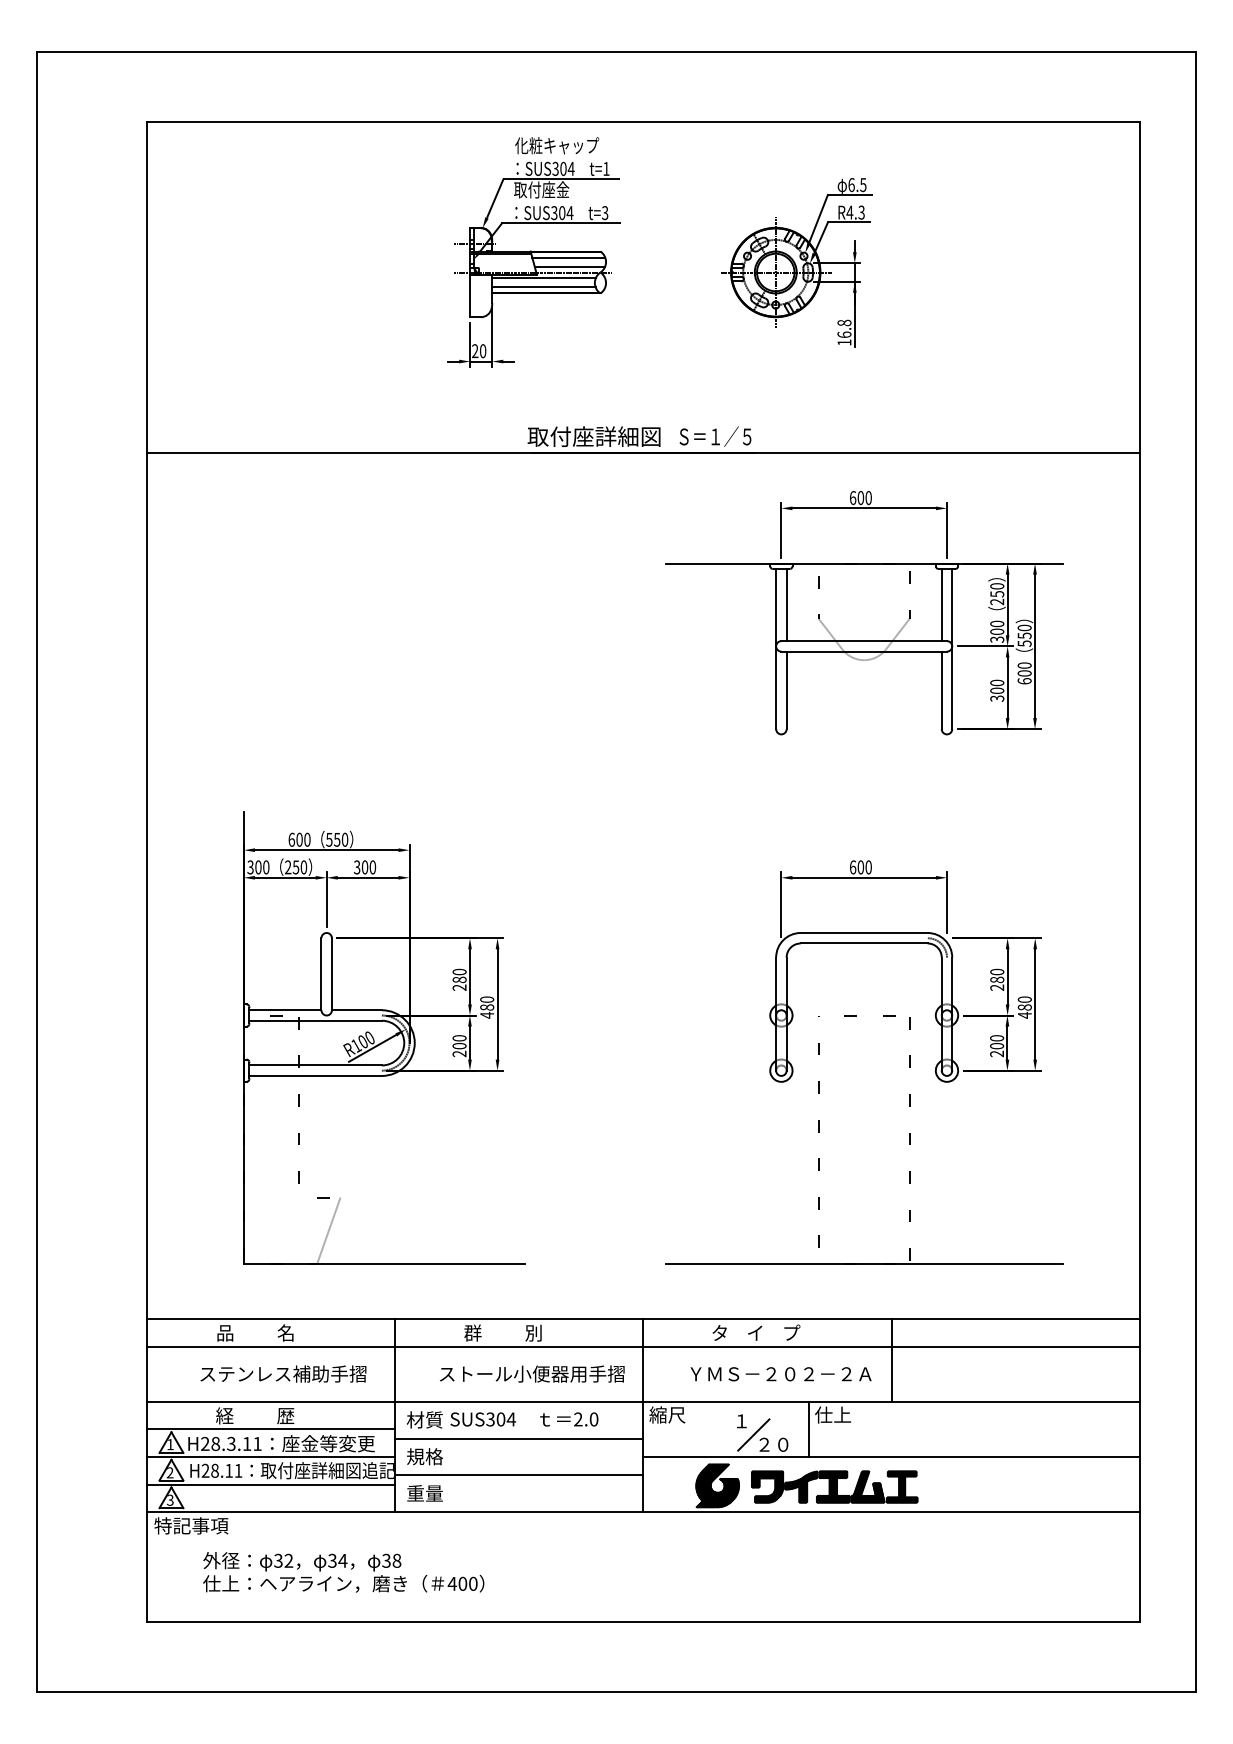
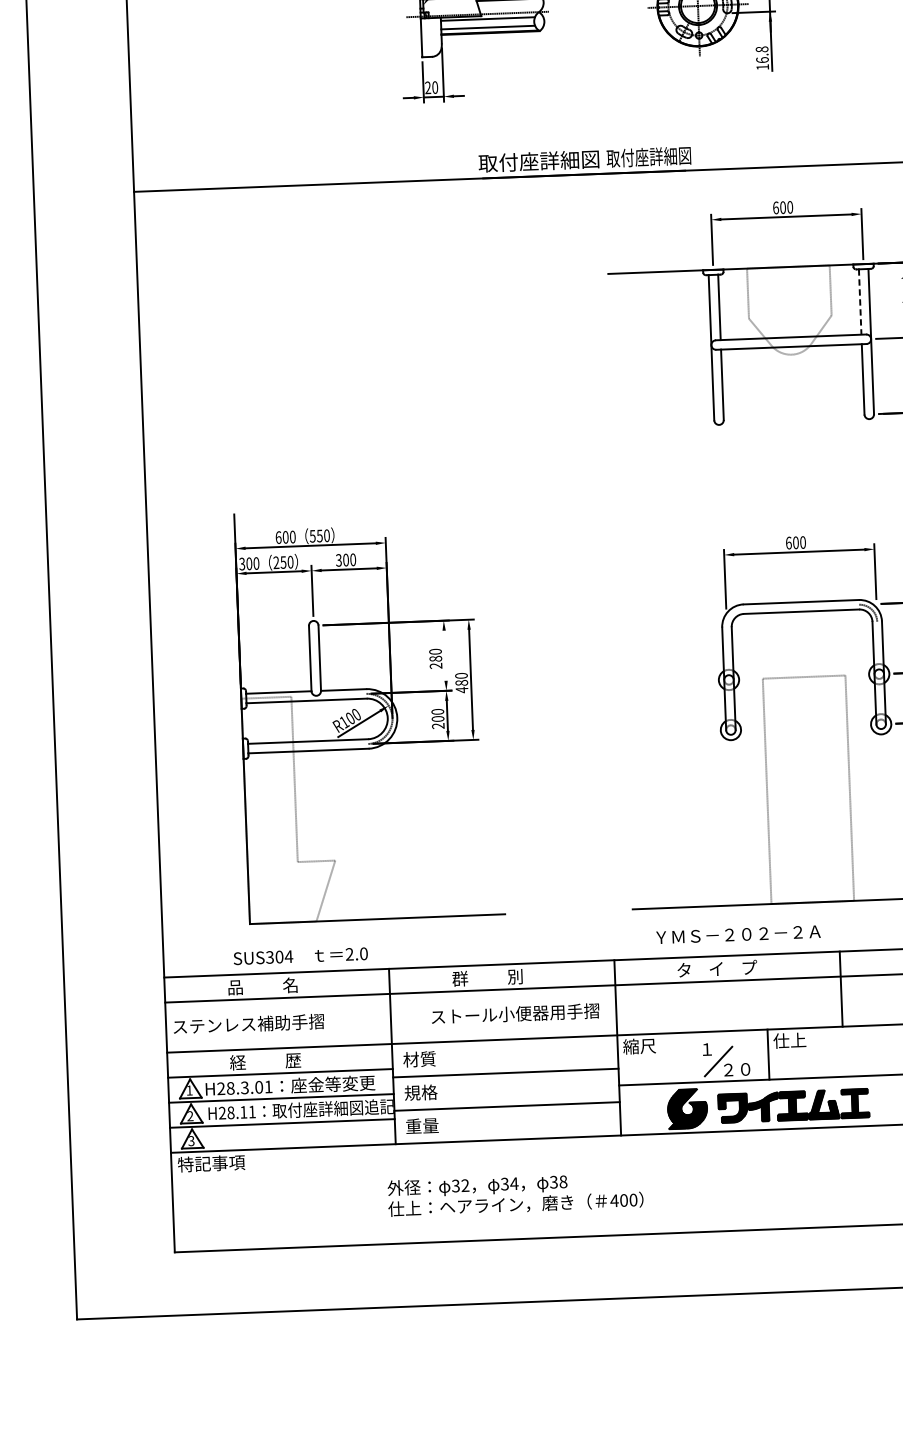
line: (569, 267) -> (510, 8), removed
text: (714, 436) -> (648, 156), Ｓ＝１／５ -> 取付座詳細図
line: (941, 605) -> (859, 302), solid -> dashed
line: (470, 976) -> (445, 655), removed
text: (283, 1373) -> (248, 1023), moved
text: (780, 1374) -> (737, 934), moved
text: (524, 1419) -> (300, 956), moved
text: (247, 1443) -> (259, 1086), H28.3.11 -> H28.3.01
text: (343, 1572) -> (515, 1194), moved

